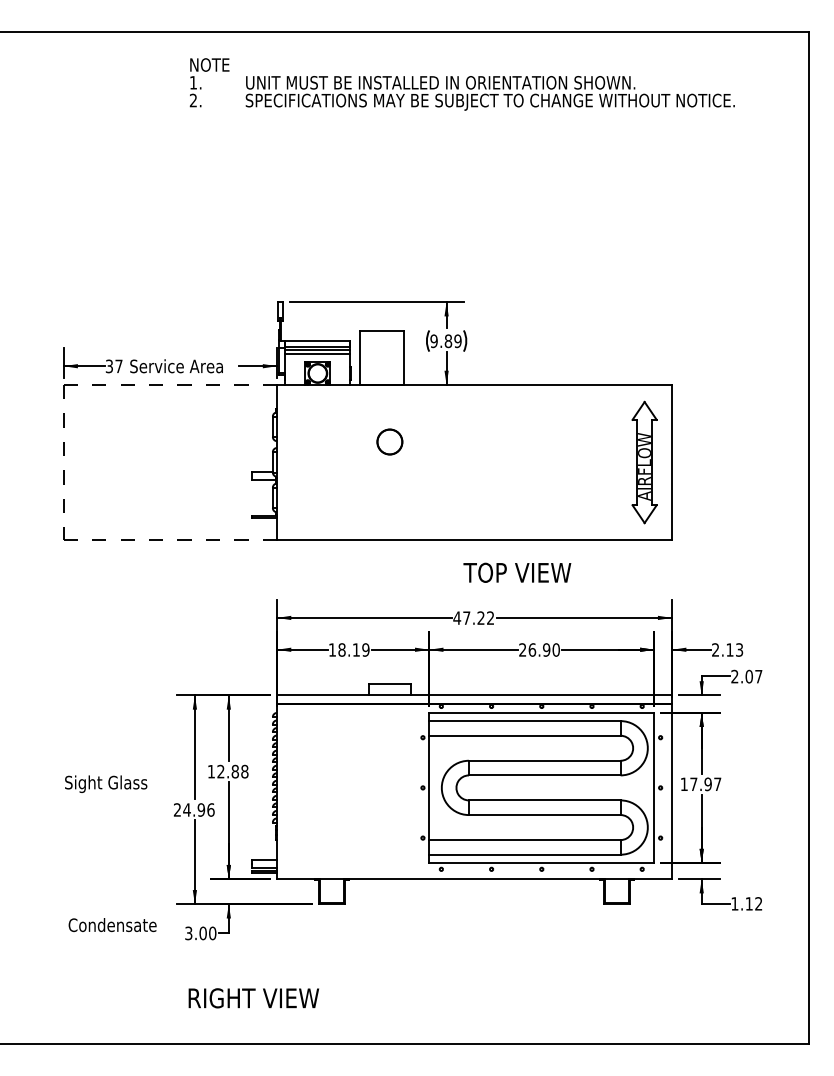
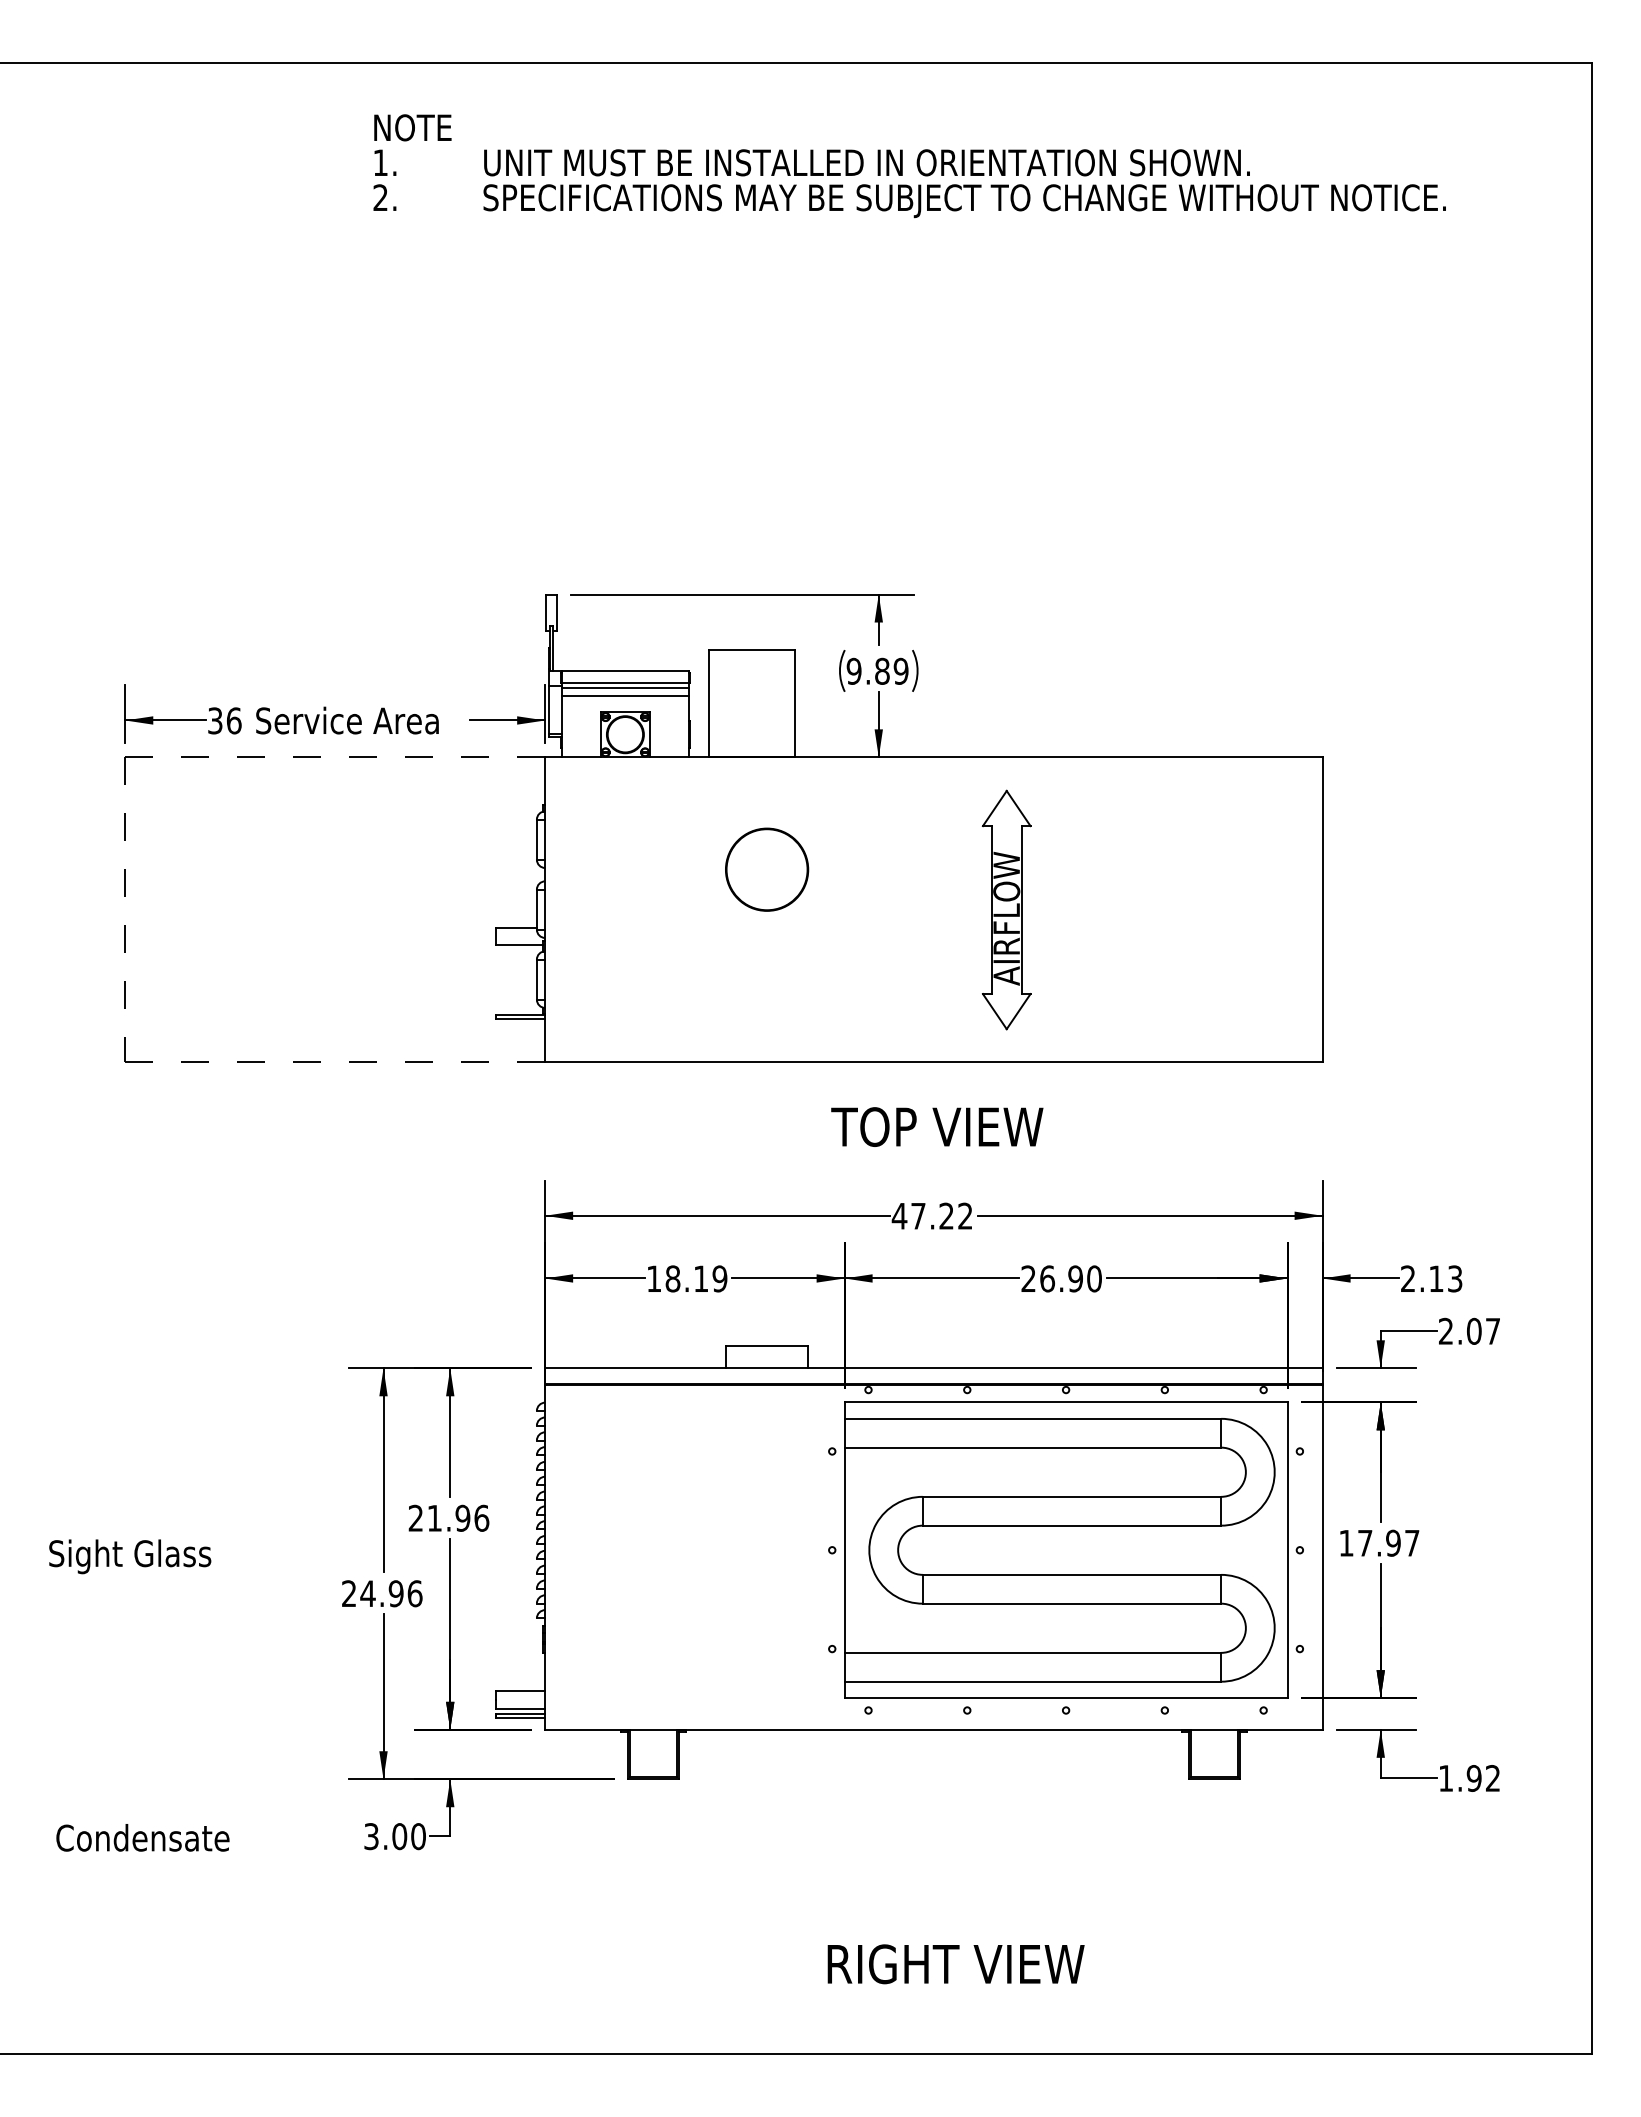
text: (118, 366) -> (233, 721), 37 -> 36
circle: (389, 441) -> (766, 868), size x1.67
part: (644, 462) -> (1006, 909), moved
text: (517, 572) -> (937, 1126), moved
text: (227, 771) -> (447, 1517), 12.88 -> 21.96
text: (106, 783) -> (130, 1555), moved
text: (748, 903) -> (1472, 1777), 1.12 -> 1.92
text: (112, 925) -> (142, 1838), moved
text: (253, 998) -> (955, 1964), moved

